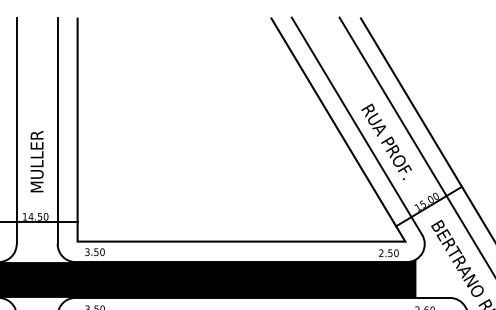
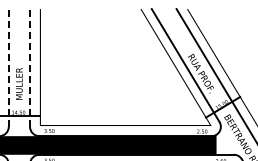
line: (16, 129) -> (8, 67), solid -> dashed
line: (58, 129) -> (30, 67), solid -> dashed

